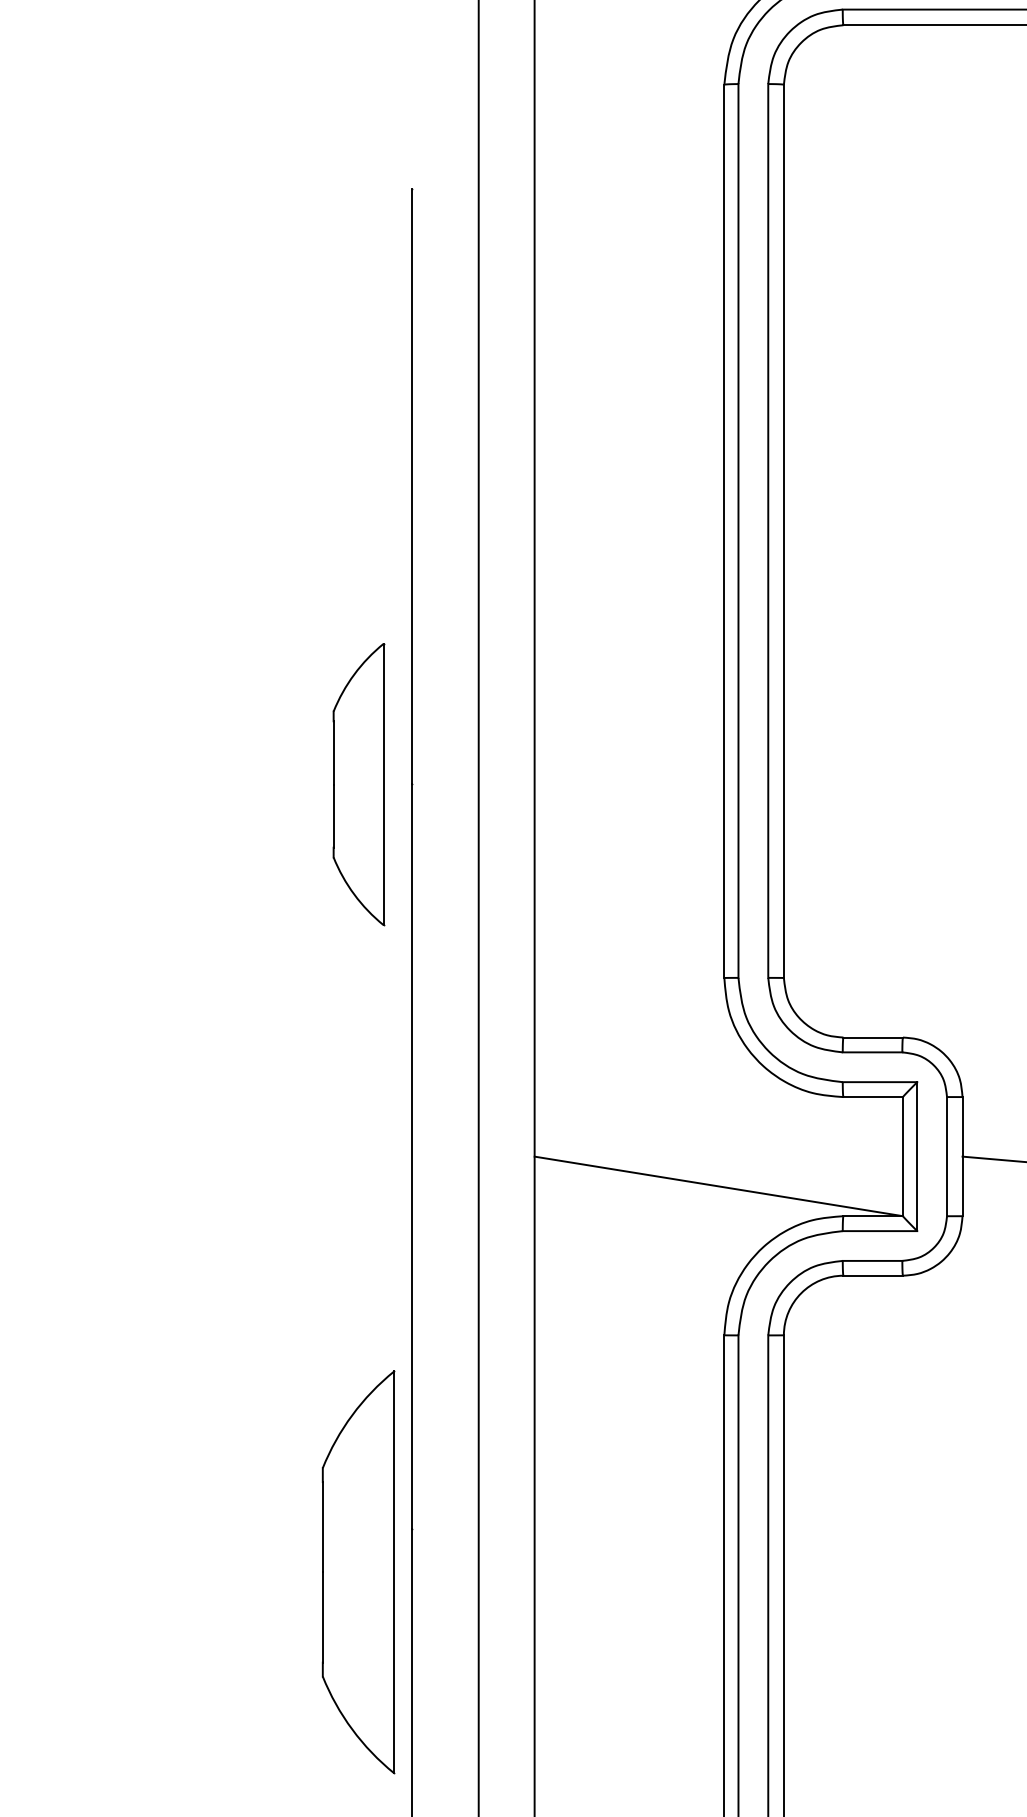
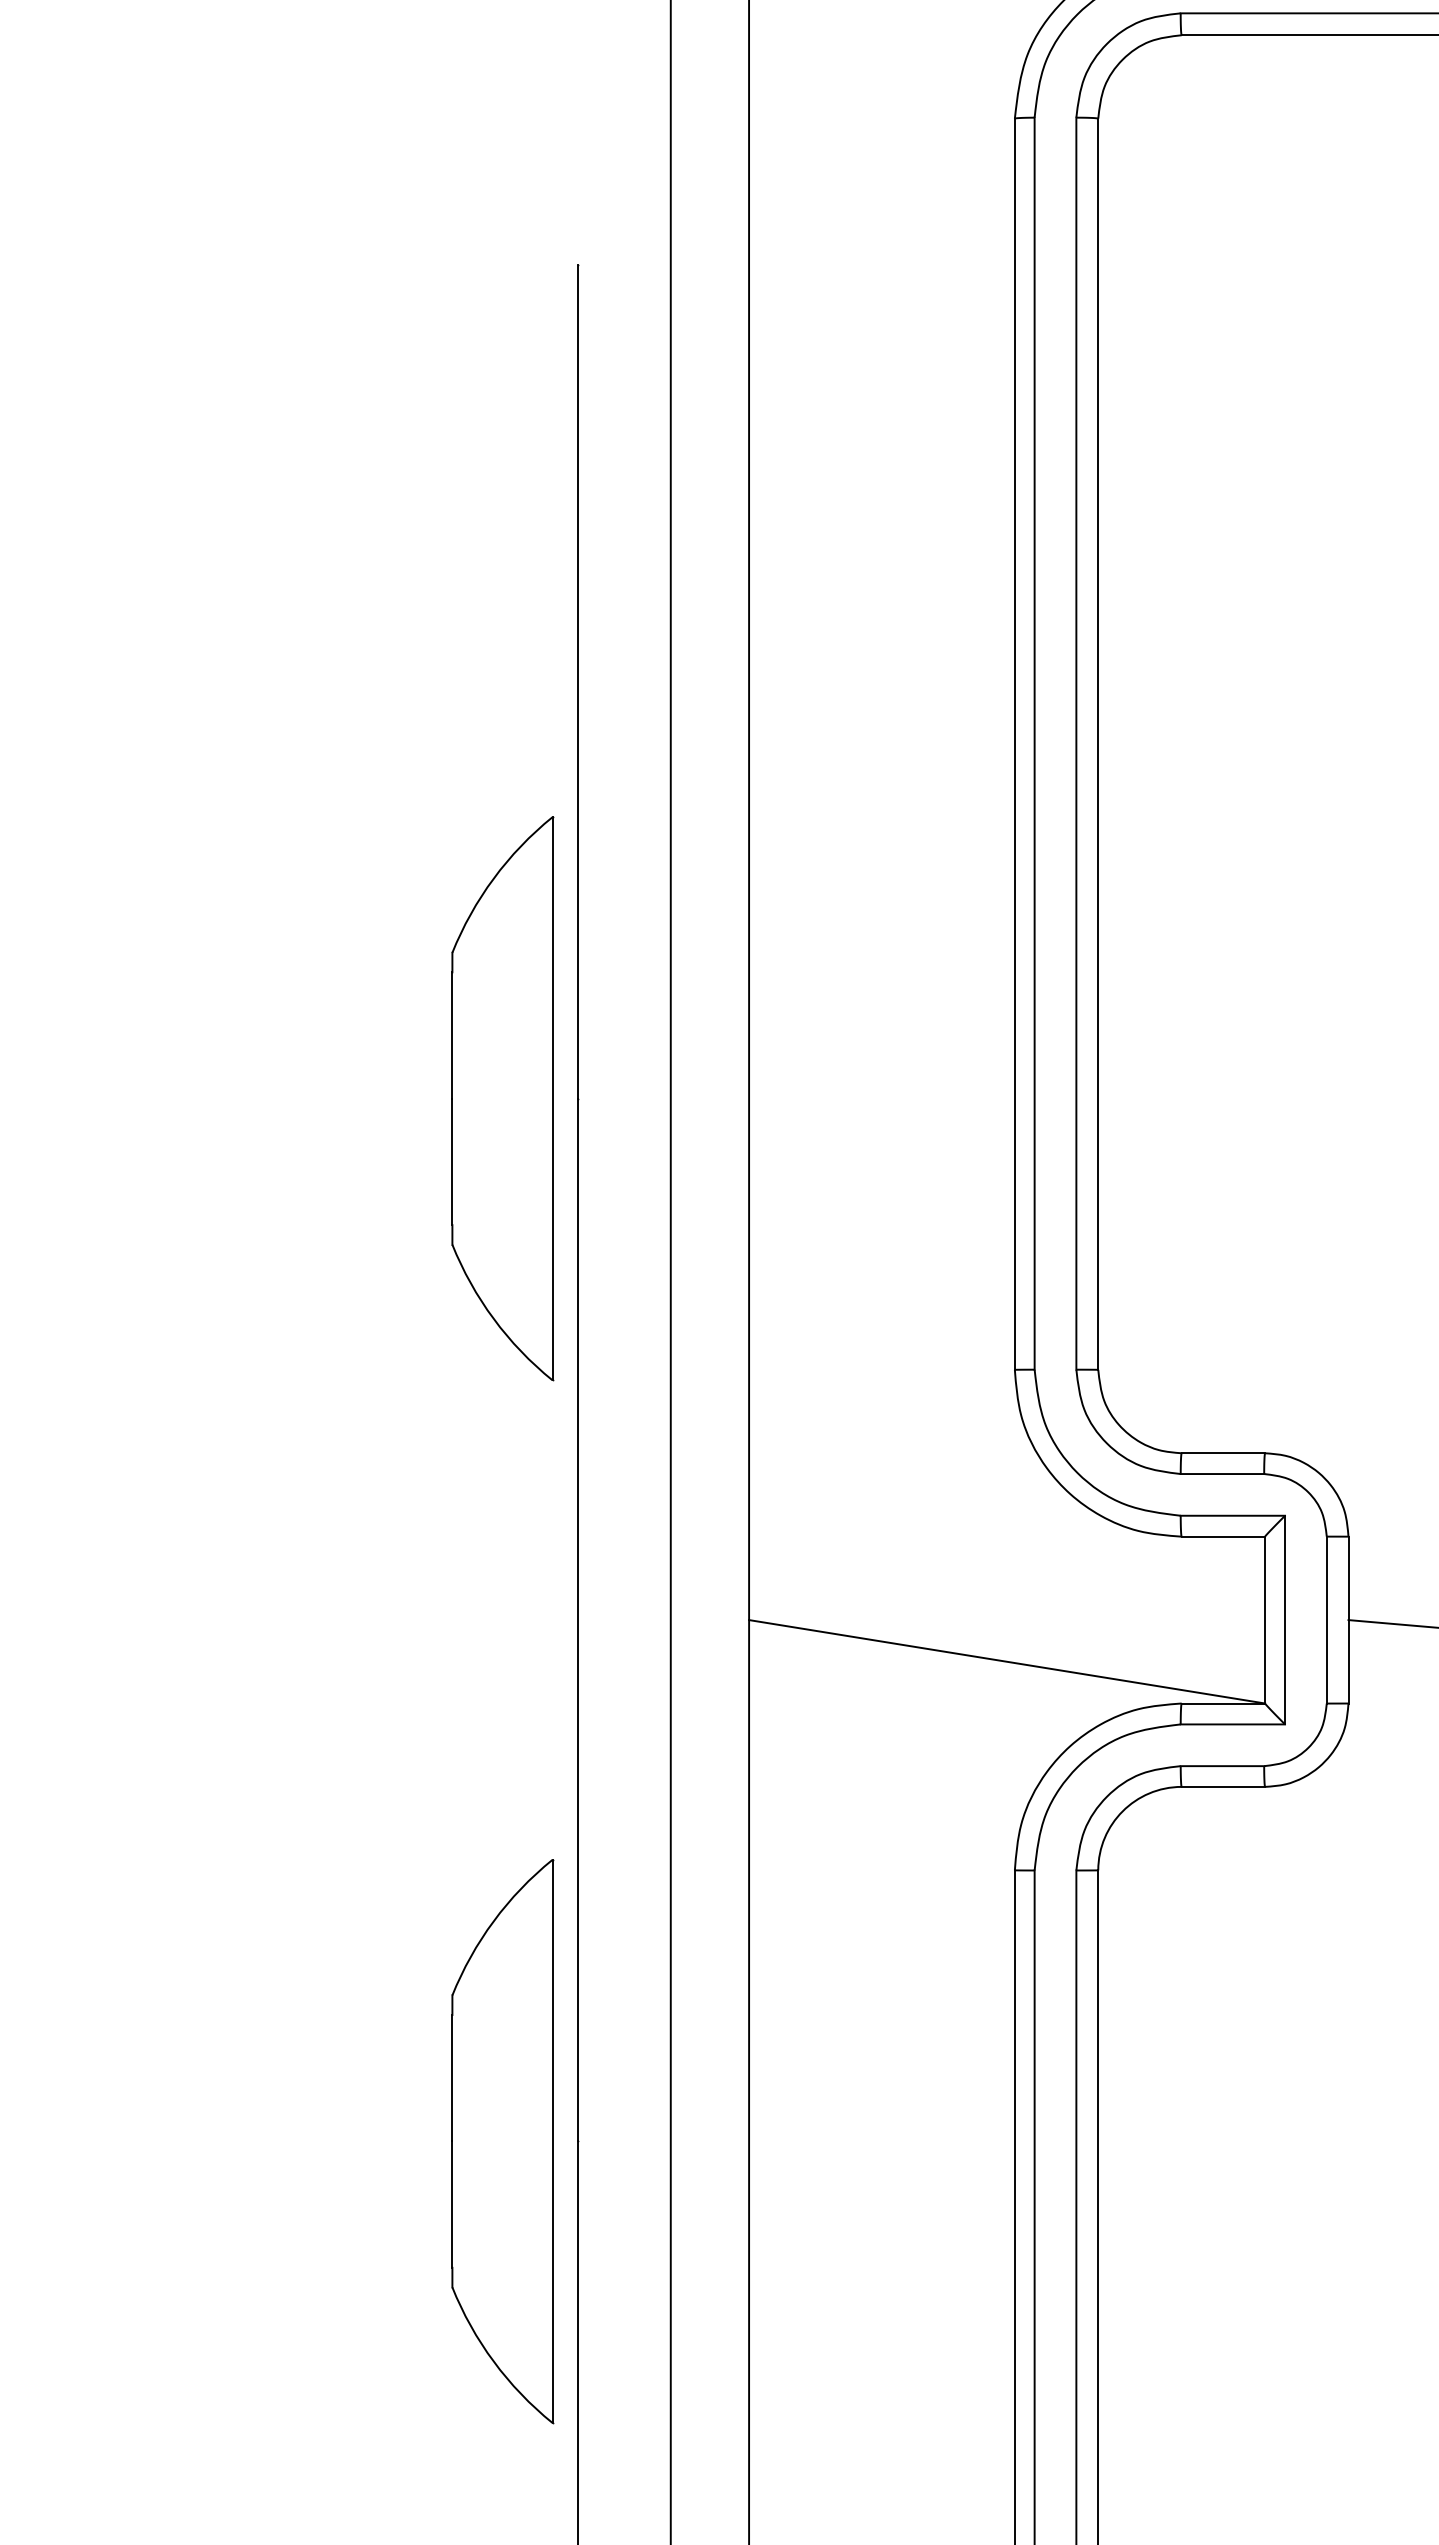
part: (358, 784) -> (502, 1098), size x1.43
part: (358, 1572) -> (502, 2141), moved

